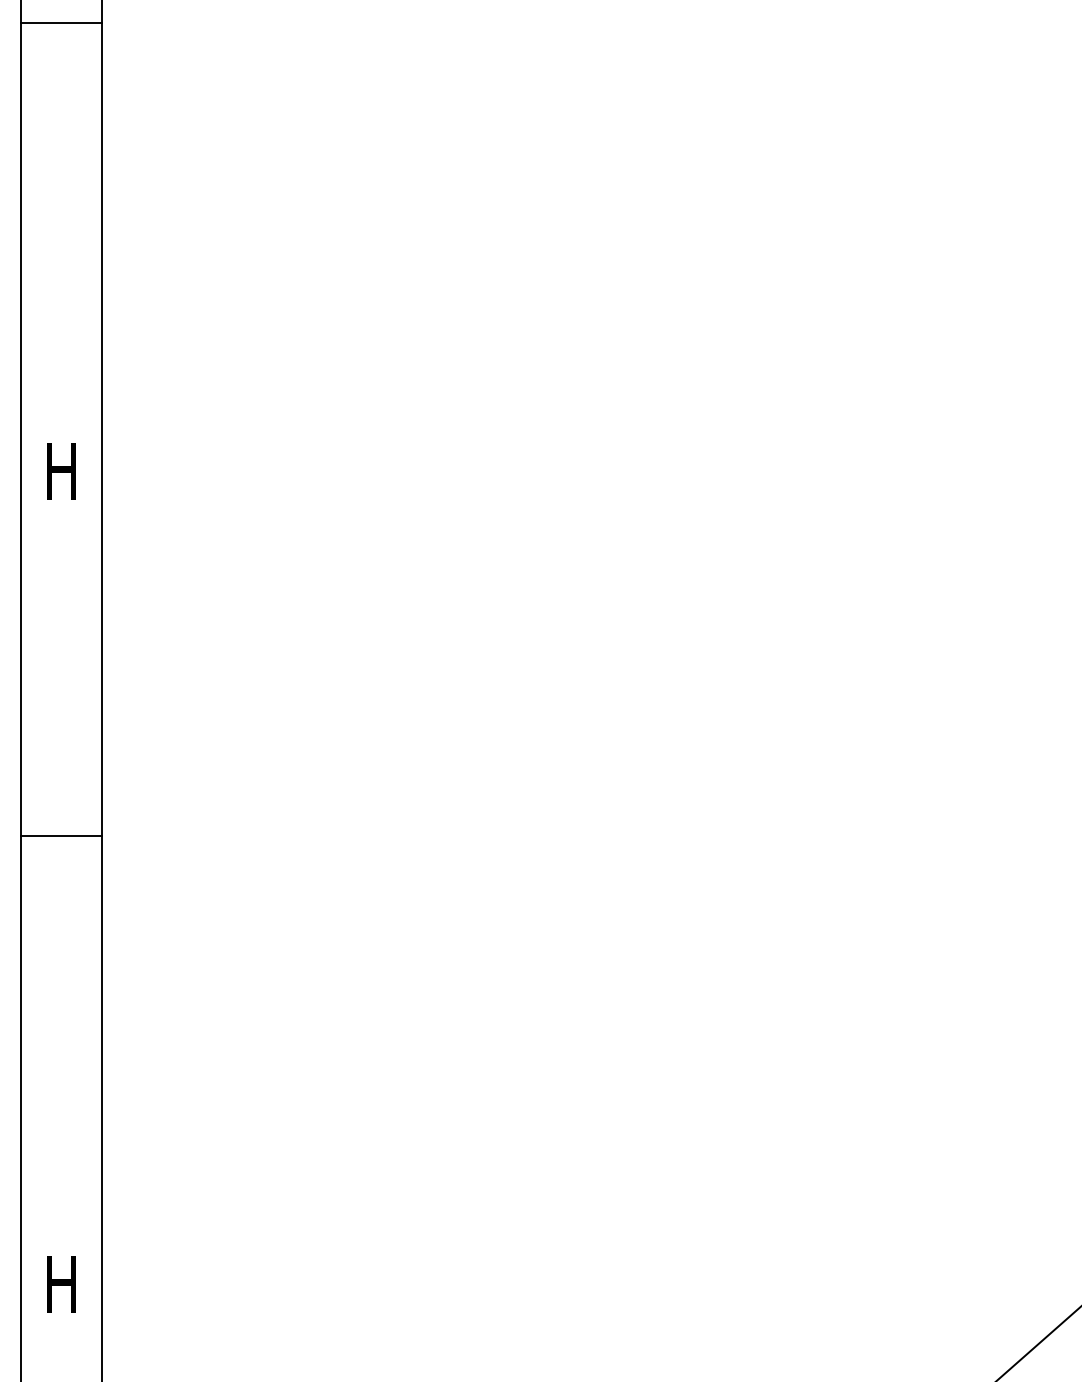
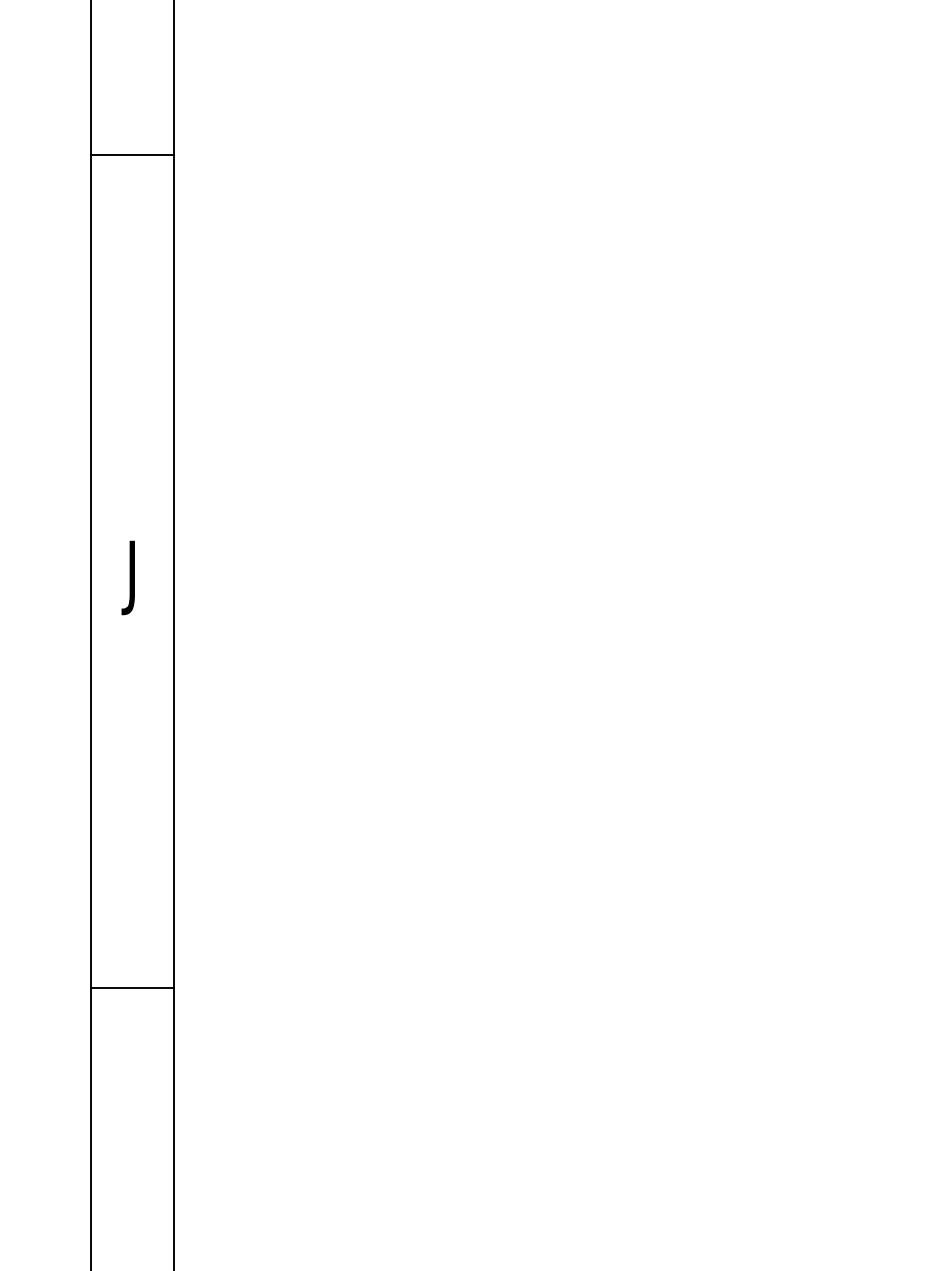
line: (61, 23) -> (132, 154), moved
text: (61, 478) -> (132, 577), H -> J
line: (61, 836) -> (132, 988), moved

